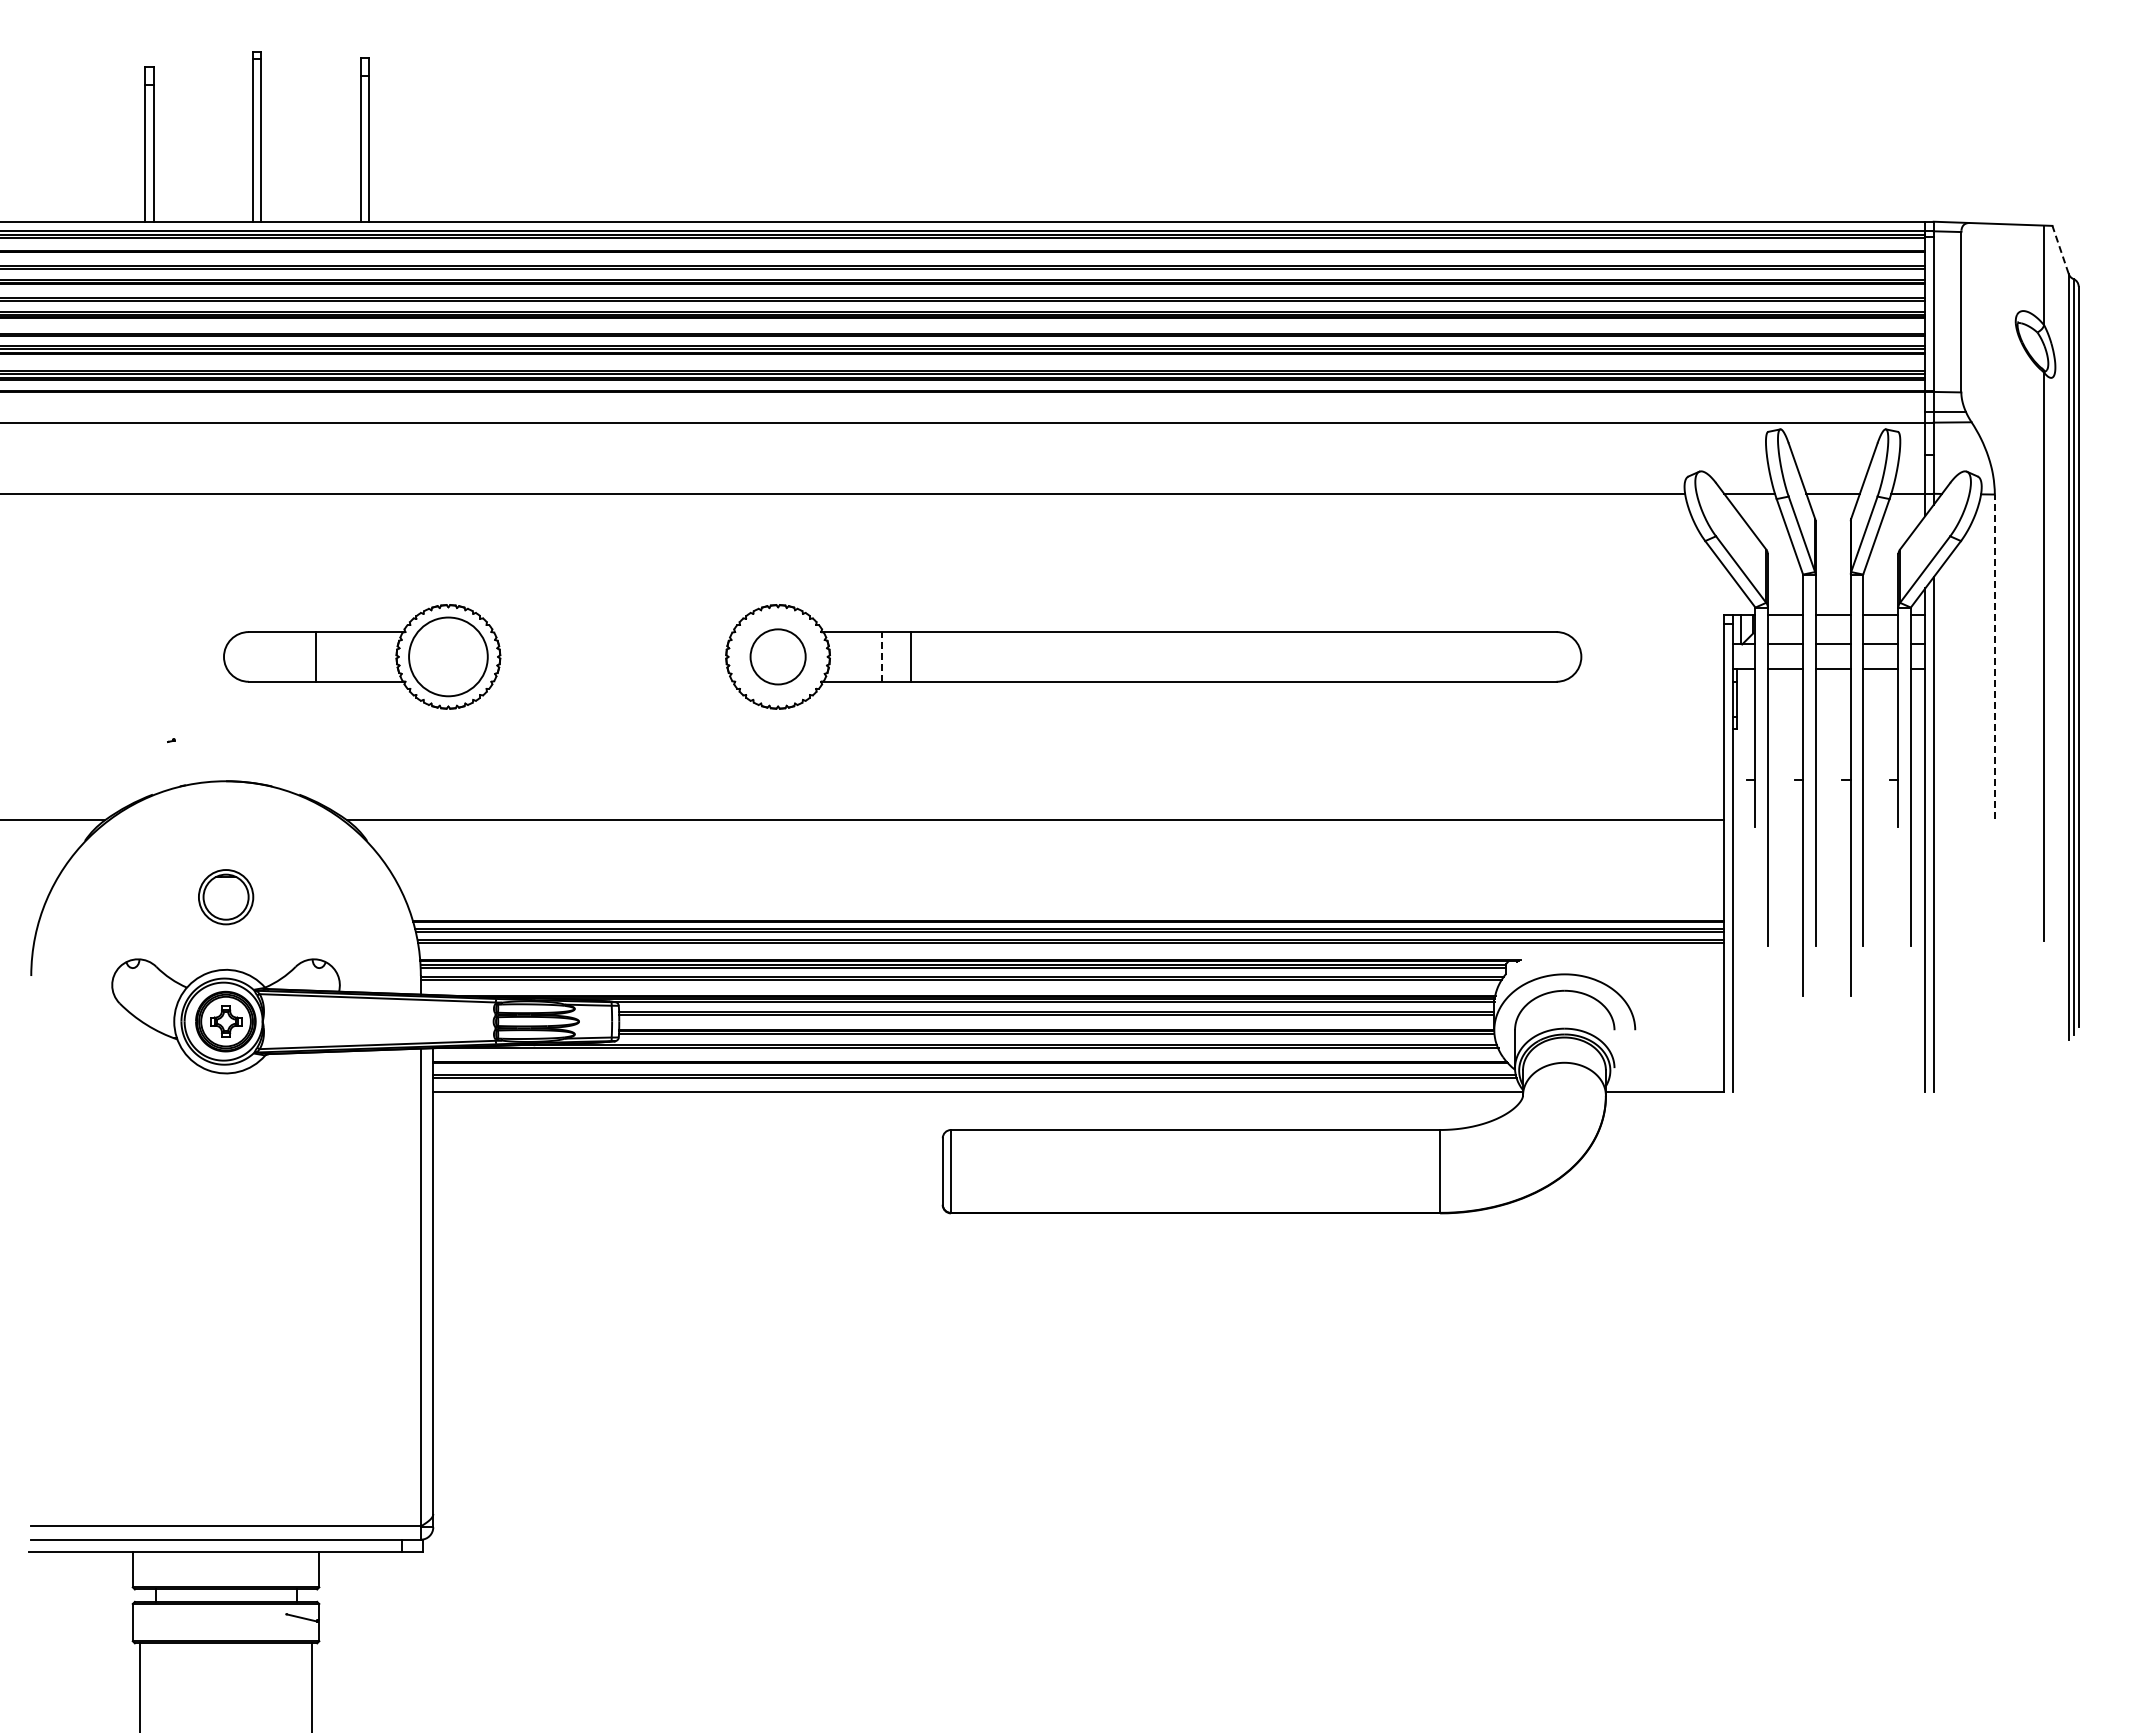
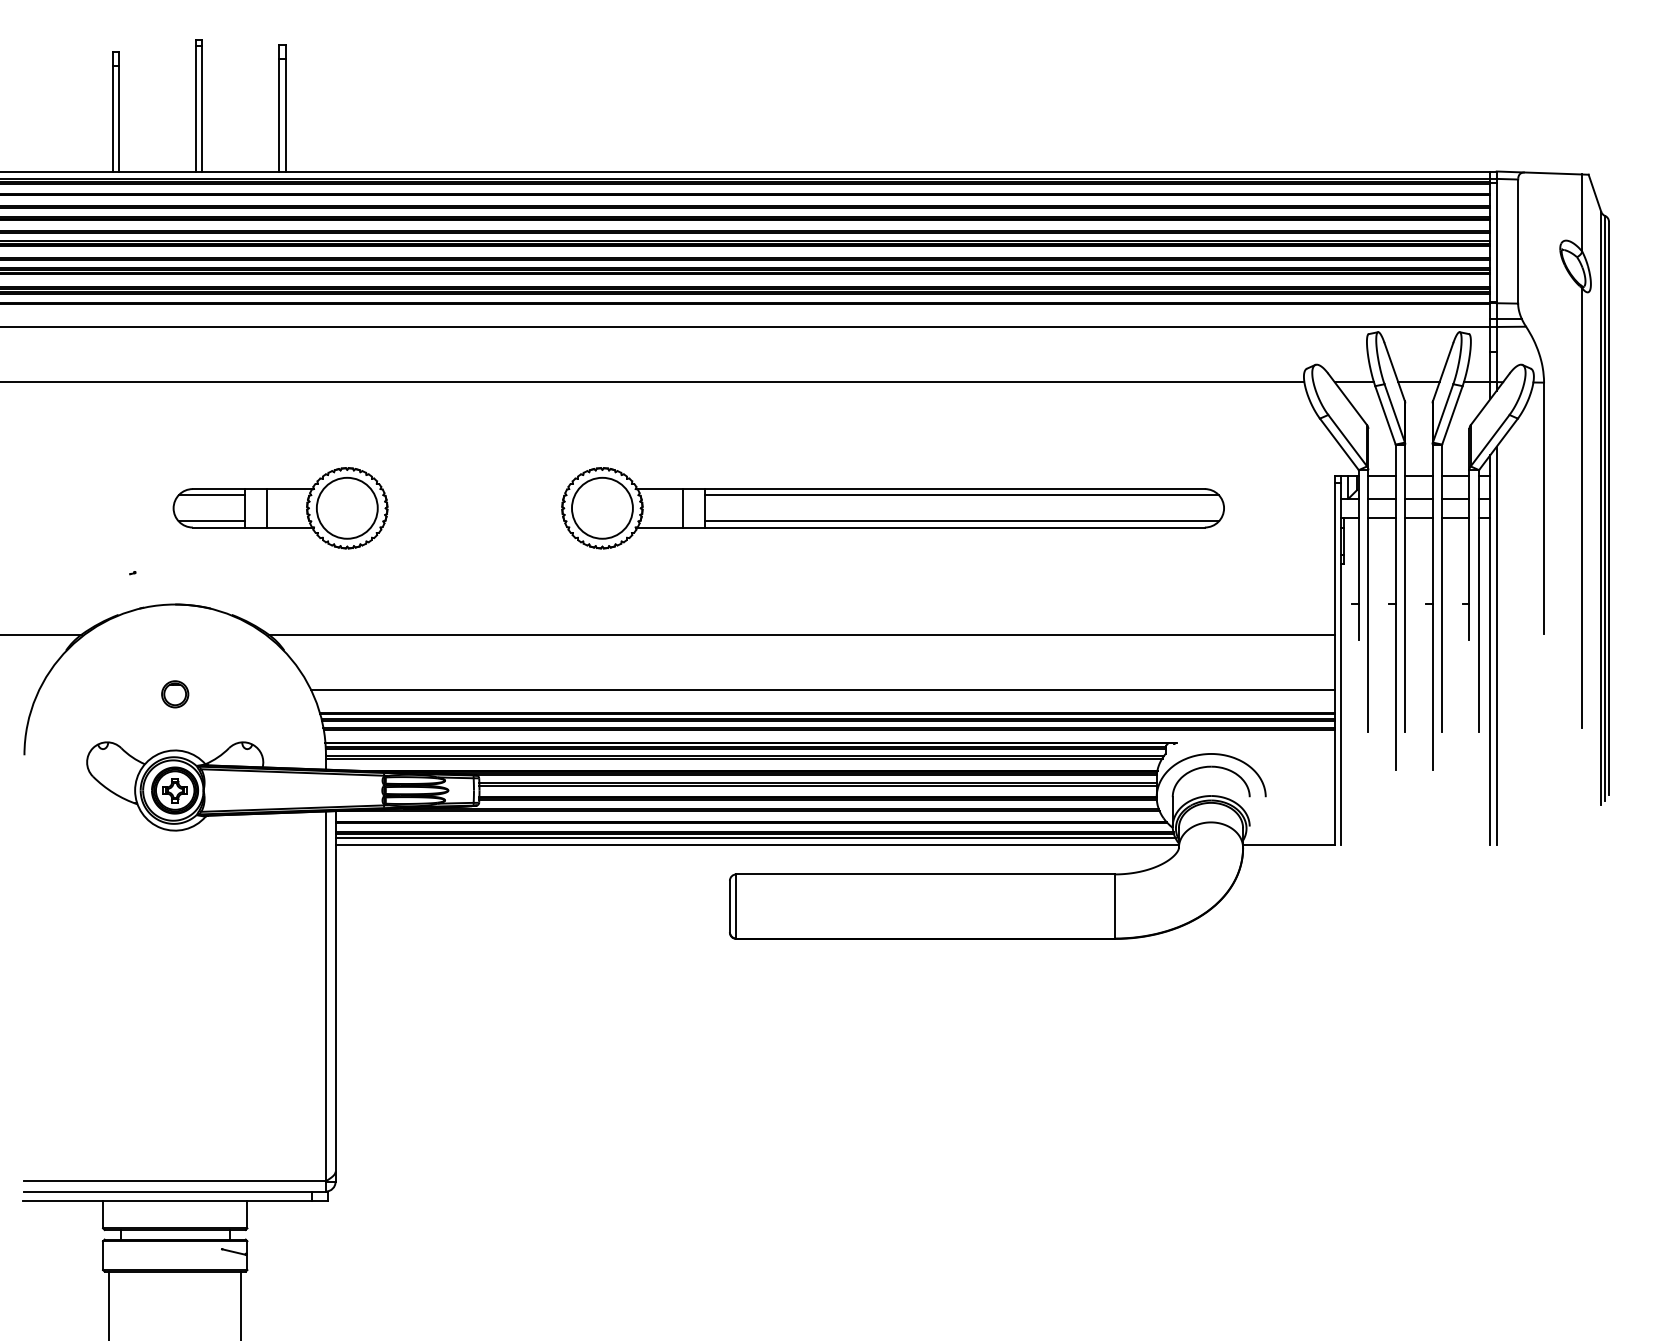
line: (2060, 249) -> (1594, 193), dashed -> solid
line: (272, 640) -> (211, 495), added
line: (1242, 640) -> (961, 495), added
line: (344, 656) -> (266, 507), added
circle: (777, 656) -> (601, 507), size x1.43
line: (881, 656) -> (682, 507), dashed -> solid
line: (1994, 656) -> (1543, 507), dashed -> solid
line: (272, 673) -> (211, 521), added
line: (1242, 673) -> (961, 521), added
line: (1062, 891) -> (822, 689), added
part: (225, 897) -> (174, 694), size x0.62
line: (975, 1082) -> (755, 837), added

